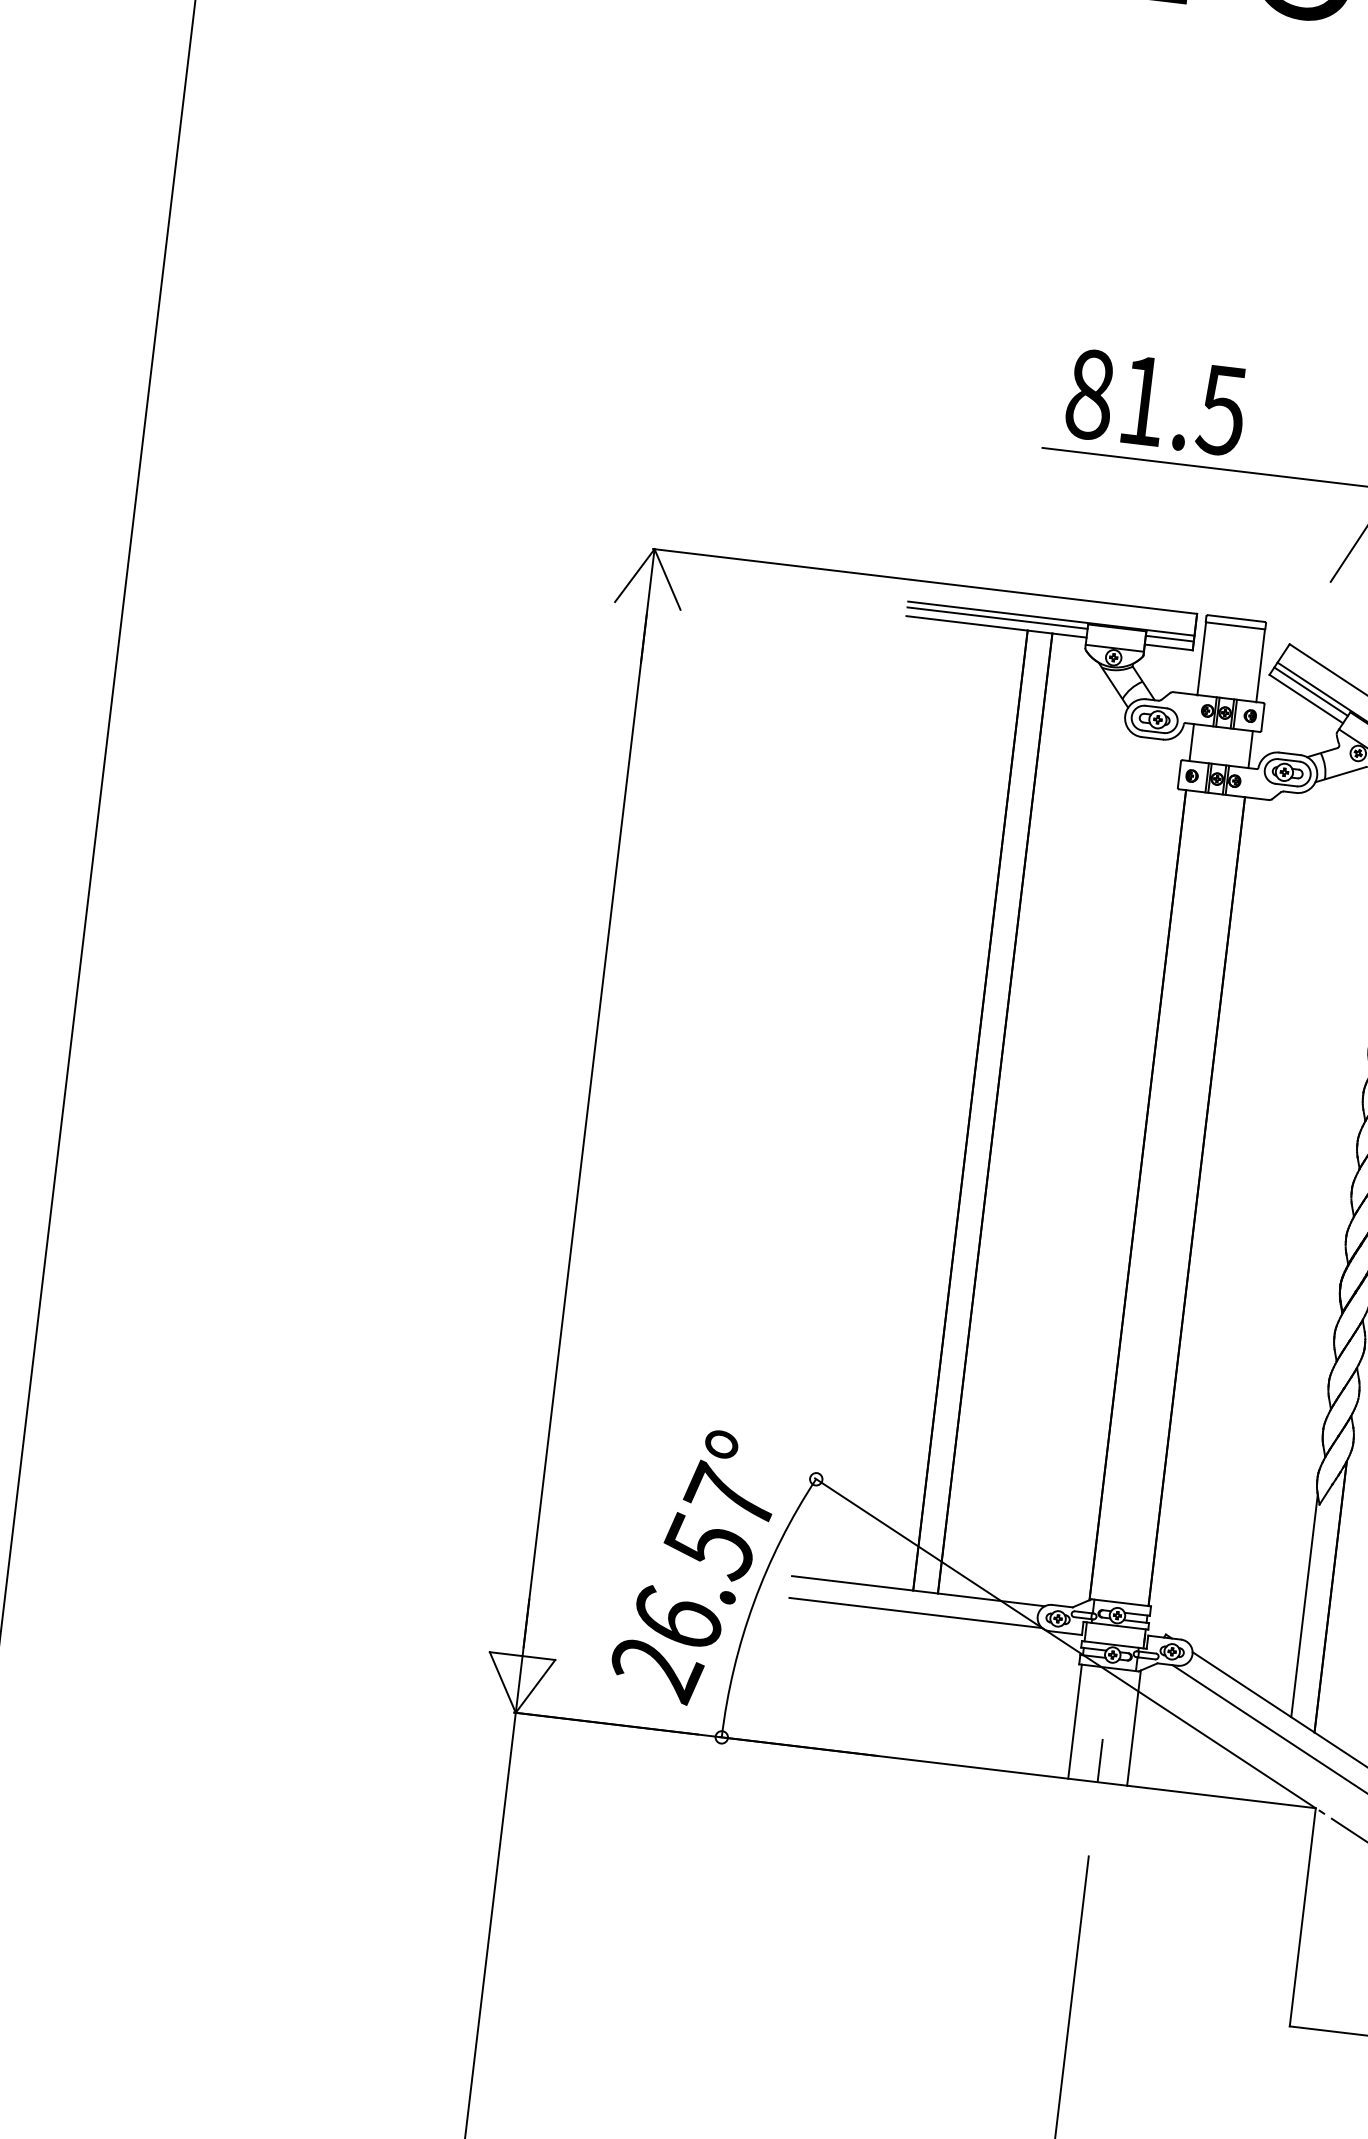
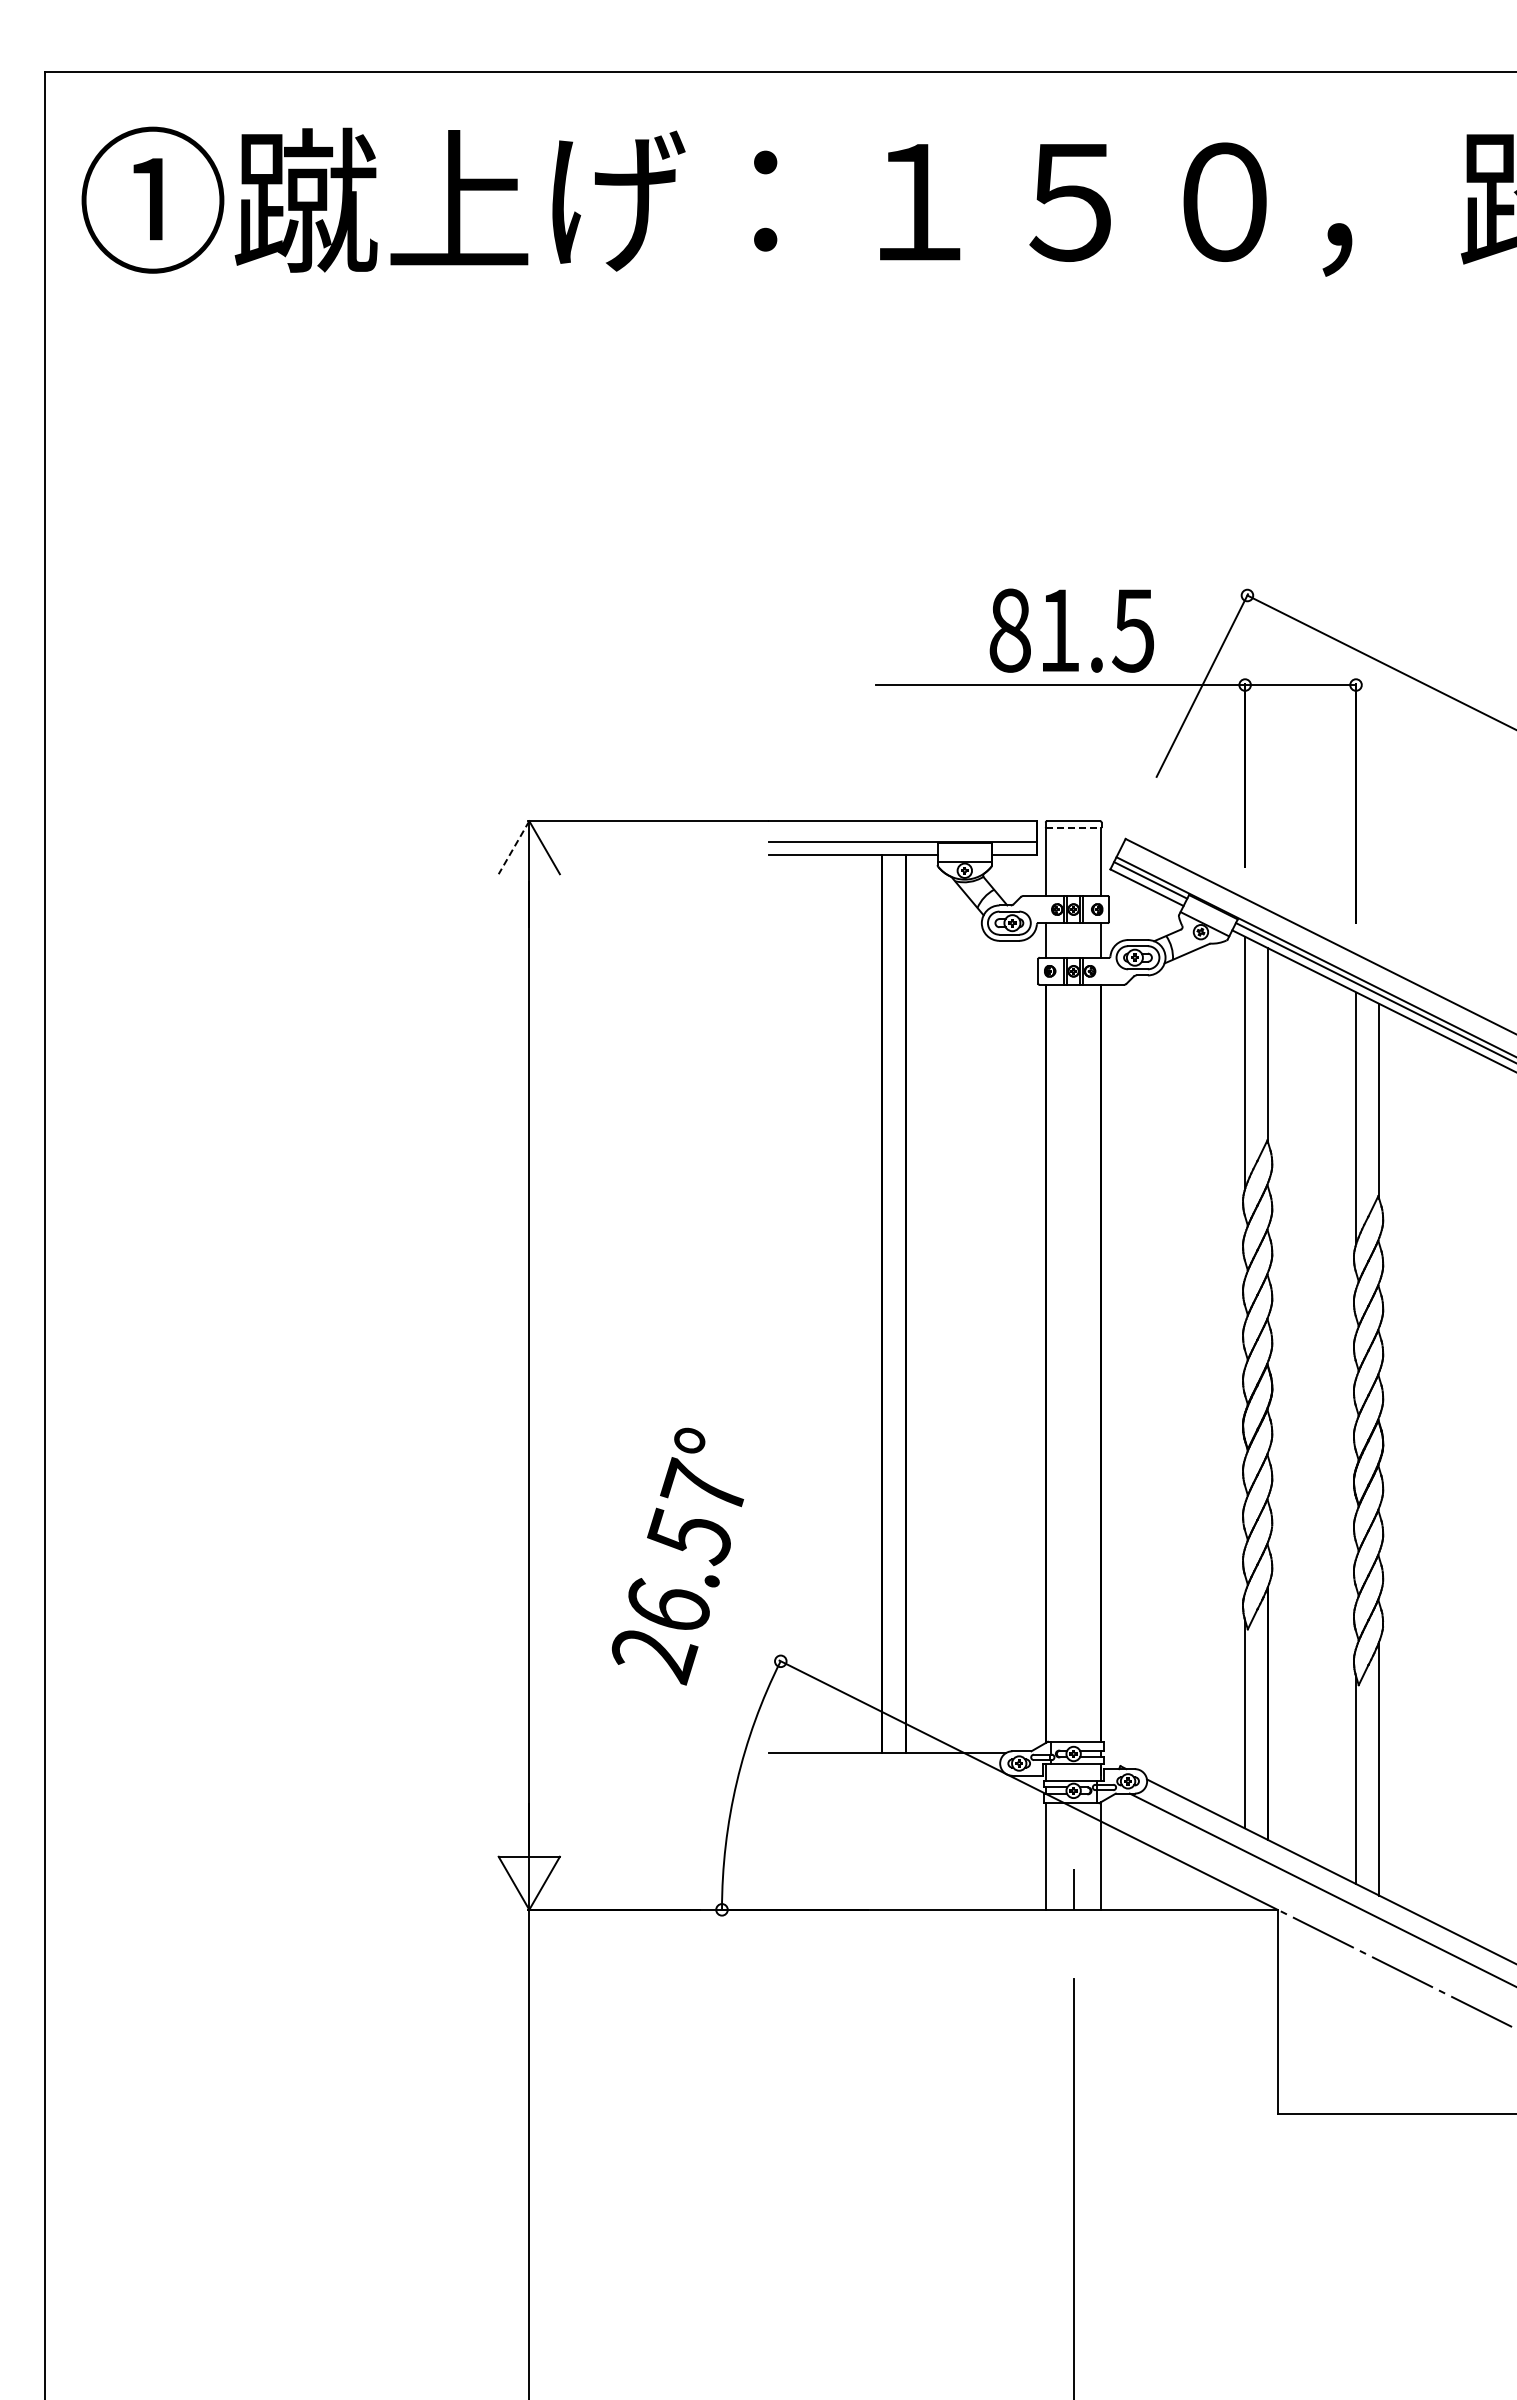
text: (1155, 402) -> (1071, 630), moved
line: (635, 575) -> (514, 847), solid -> dashed
line: (997, 618) -> (853, 847), removed
line: (1236, 625) -> (1074, 827), solid -> dashed
line: (1169, 639) -> (1014, 847), removed
text: (693, 1566) -> (677, 1556), moved
line: (916, 1612) -> (887, 1773), removed

